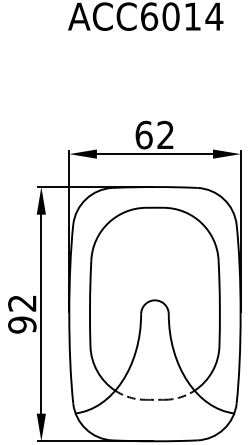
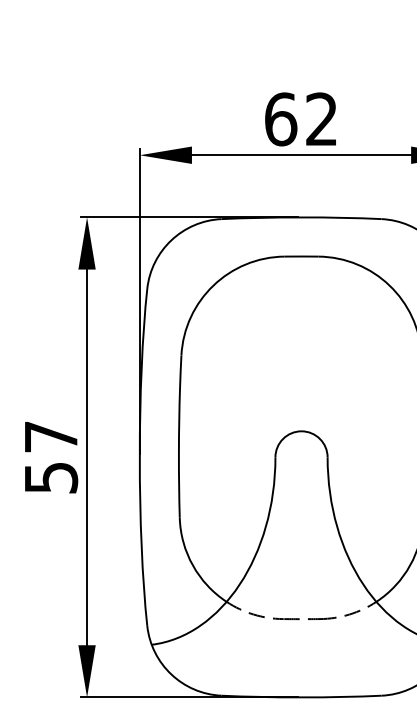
text: (22, 314) -> (51, 458), 92 -> 57

